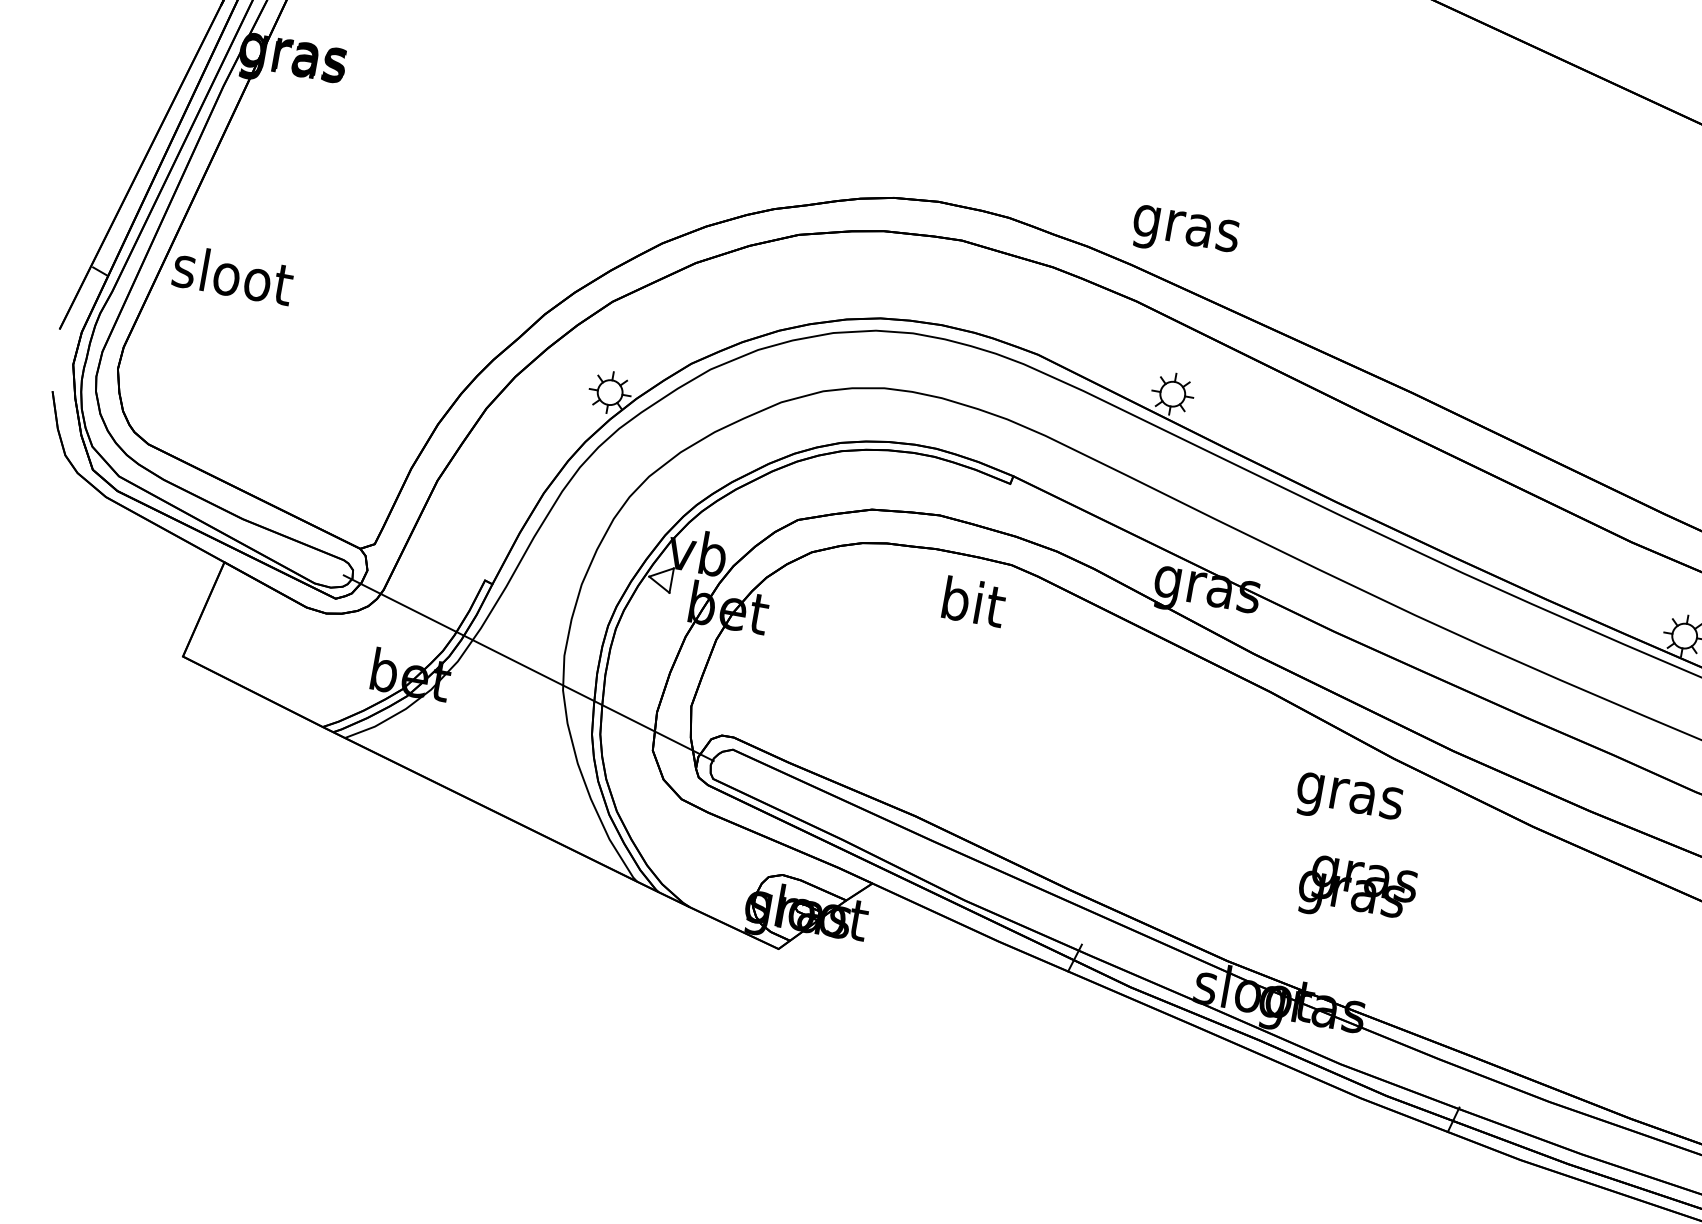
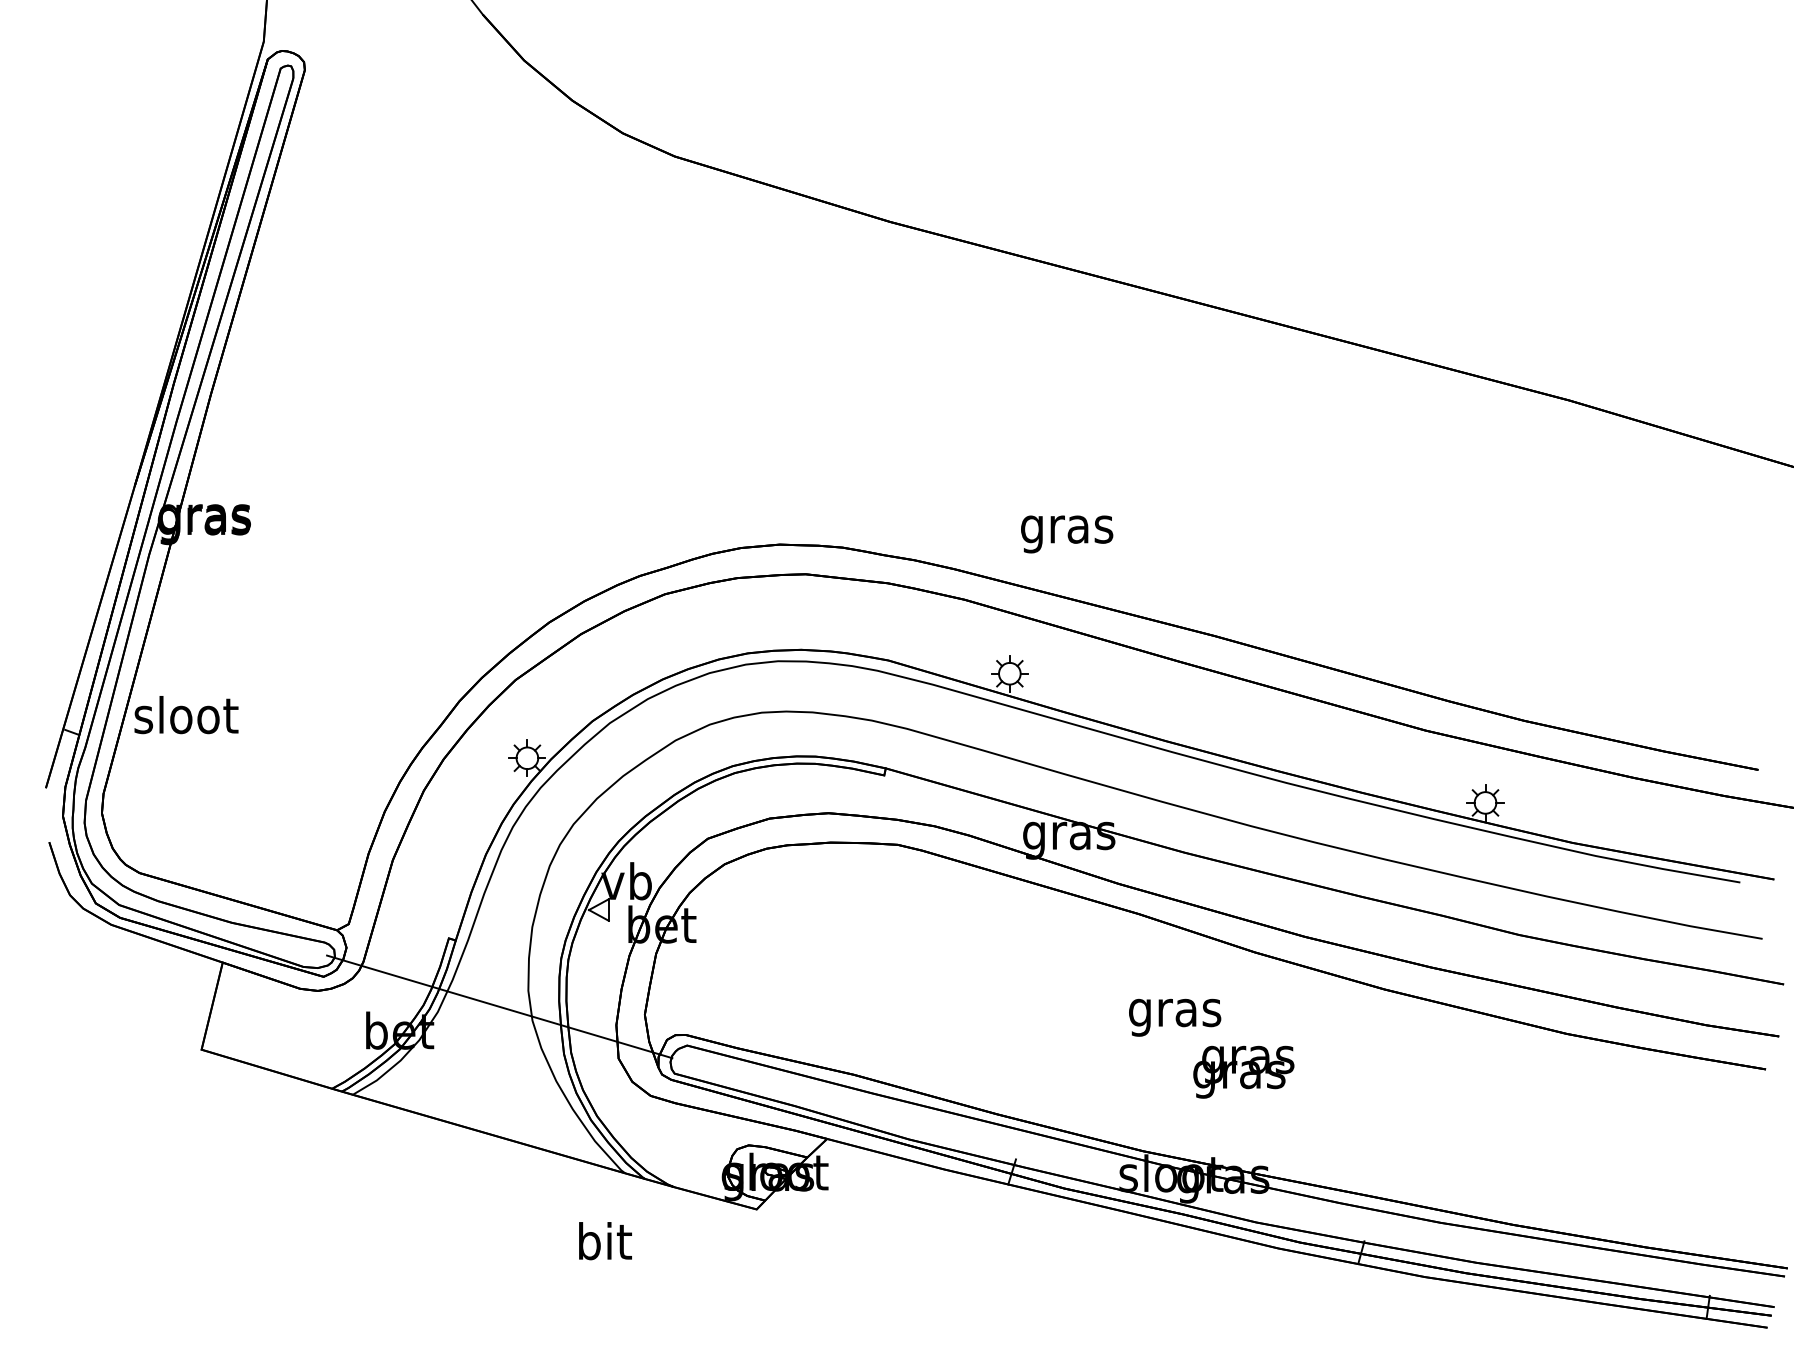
text: (1185, 234) -> (1067, 534), moved
text: (974, 602) -> (605, 1241), moved
text: (1349, 801) -> (1175, 1017), moved

